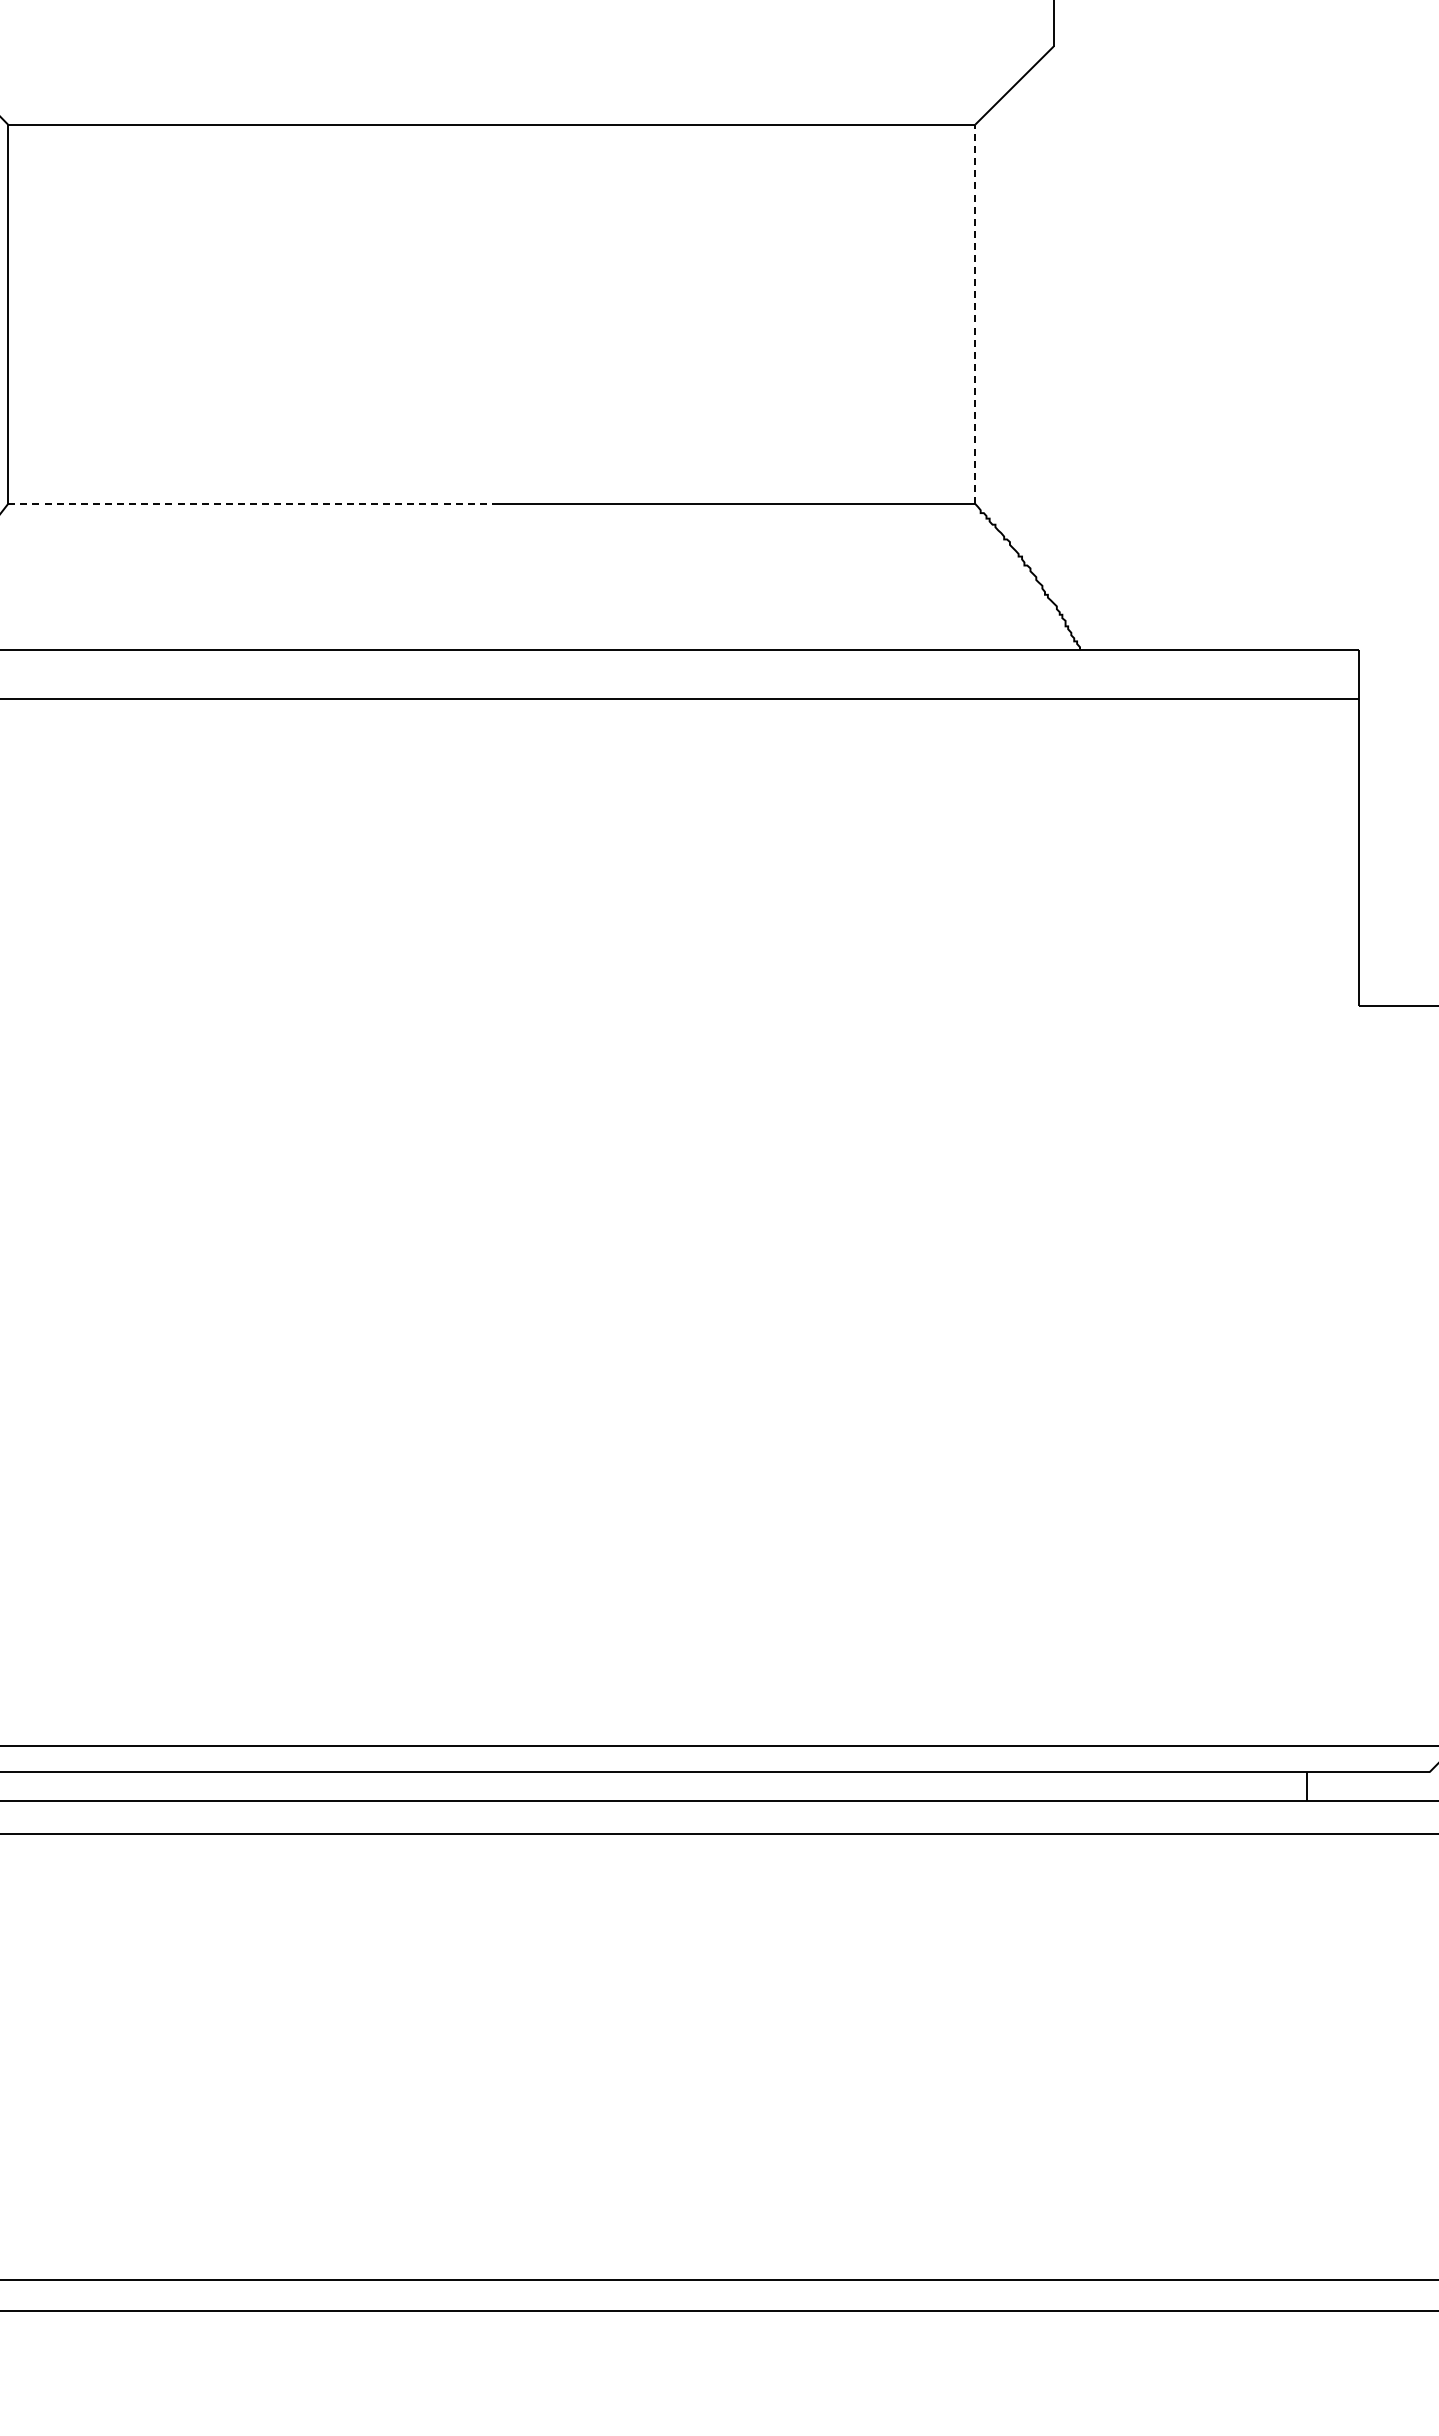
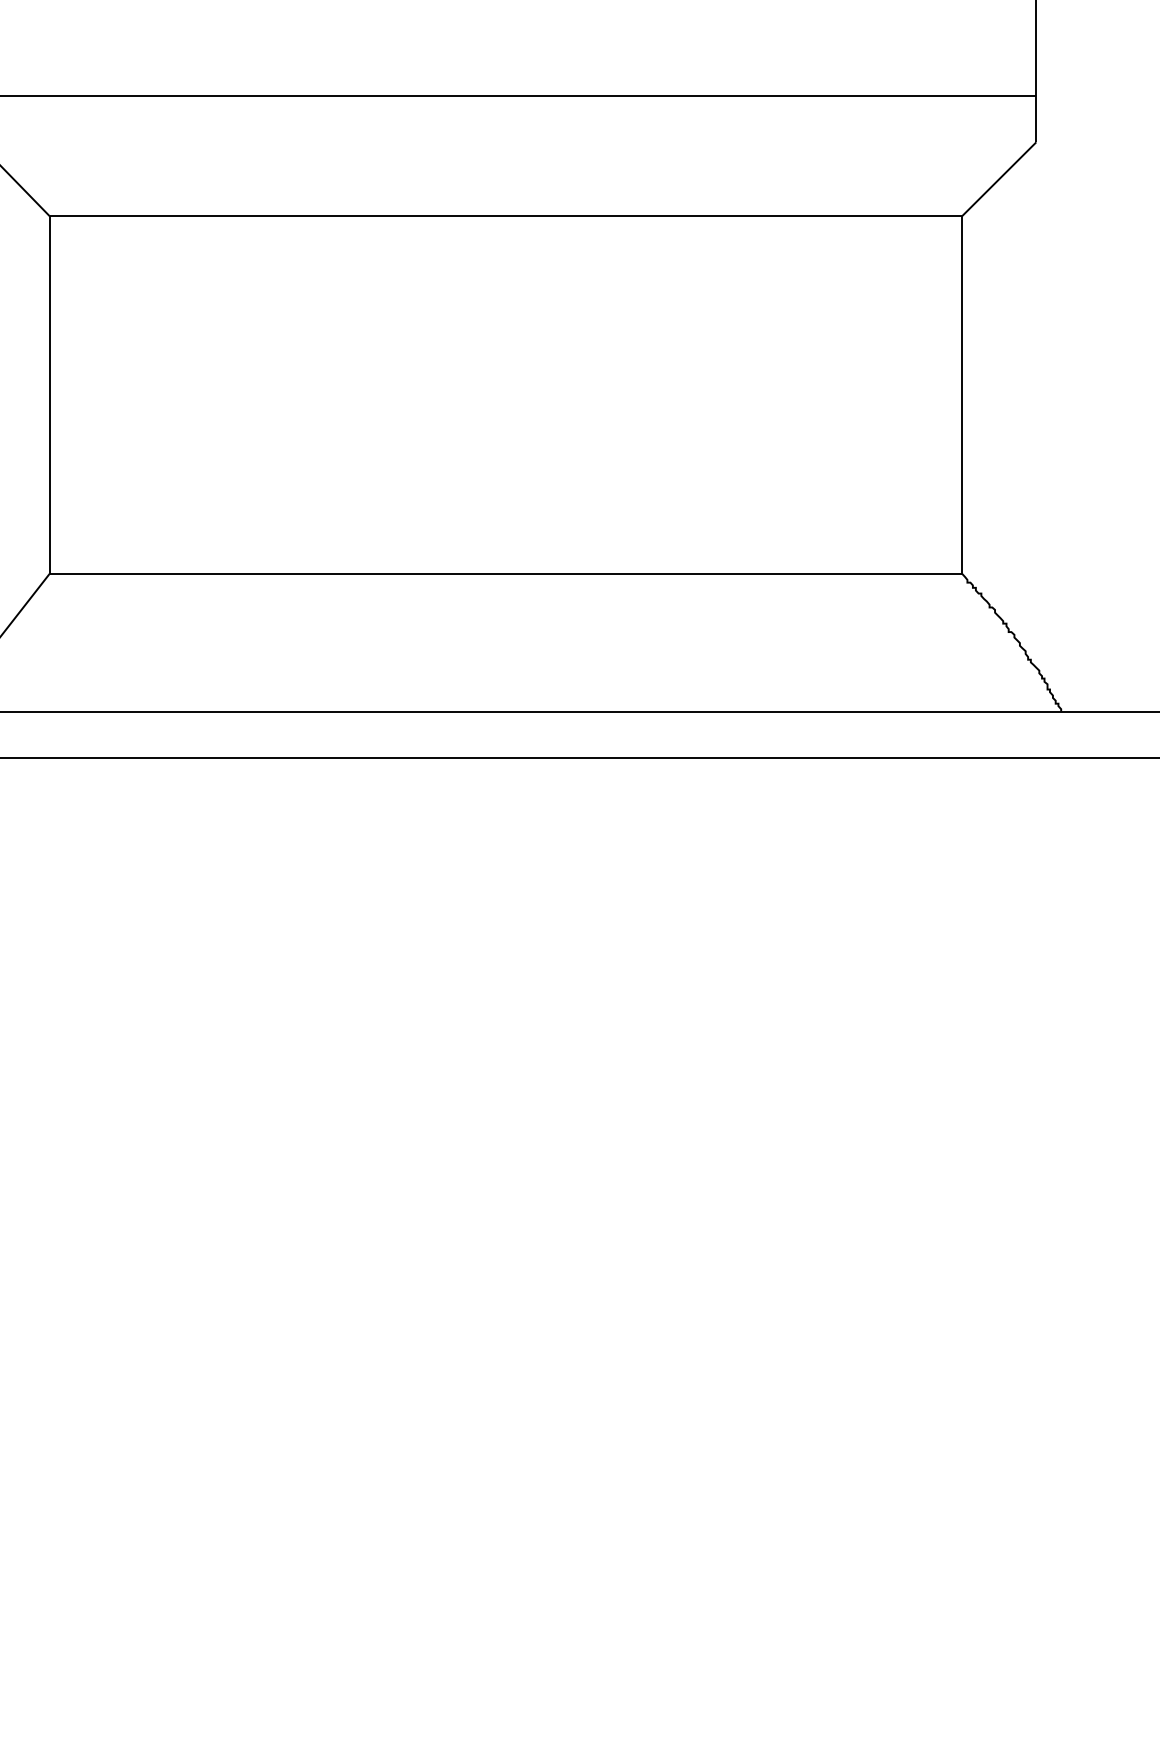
line: (975, 314) -> (962, 395), dashed -> solid
line: (249, 503) -> (277, 573), dashed -> solid

